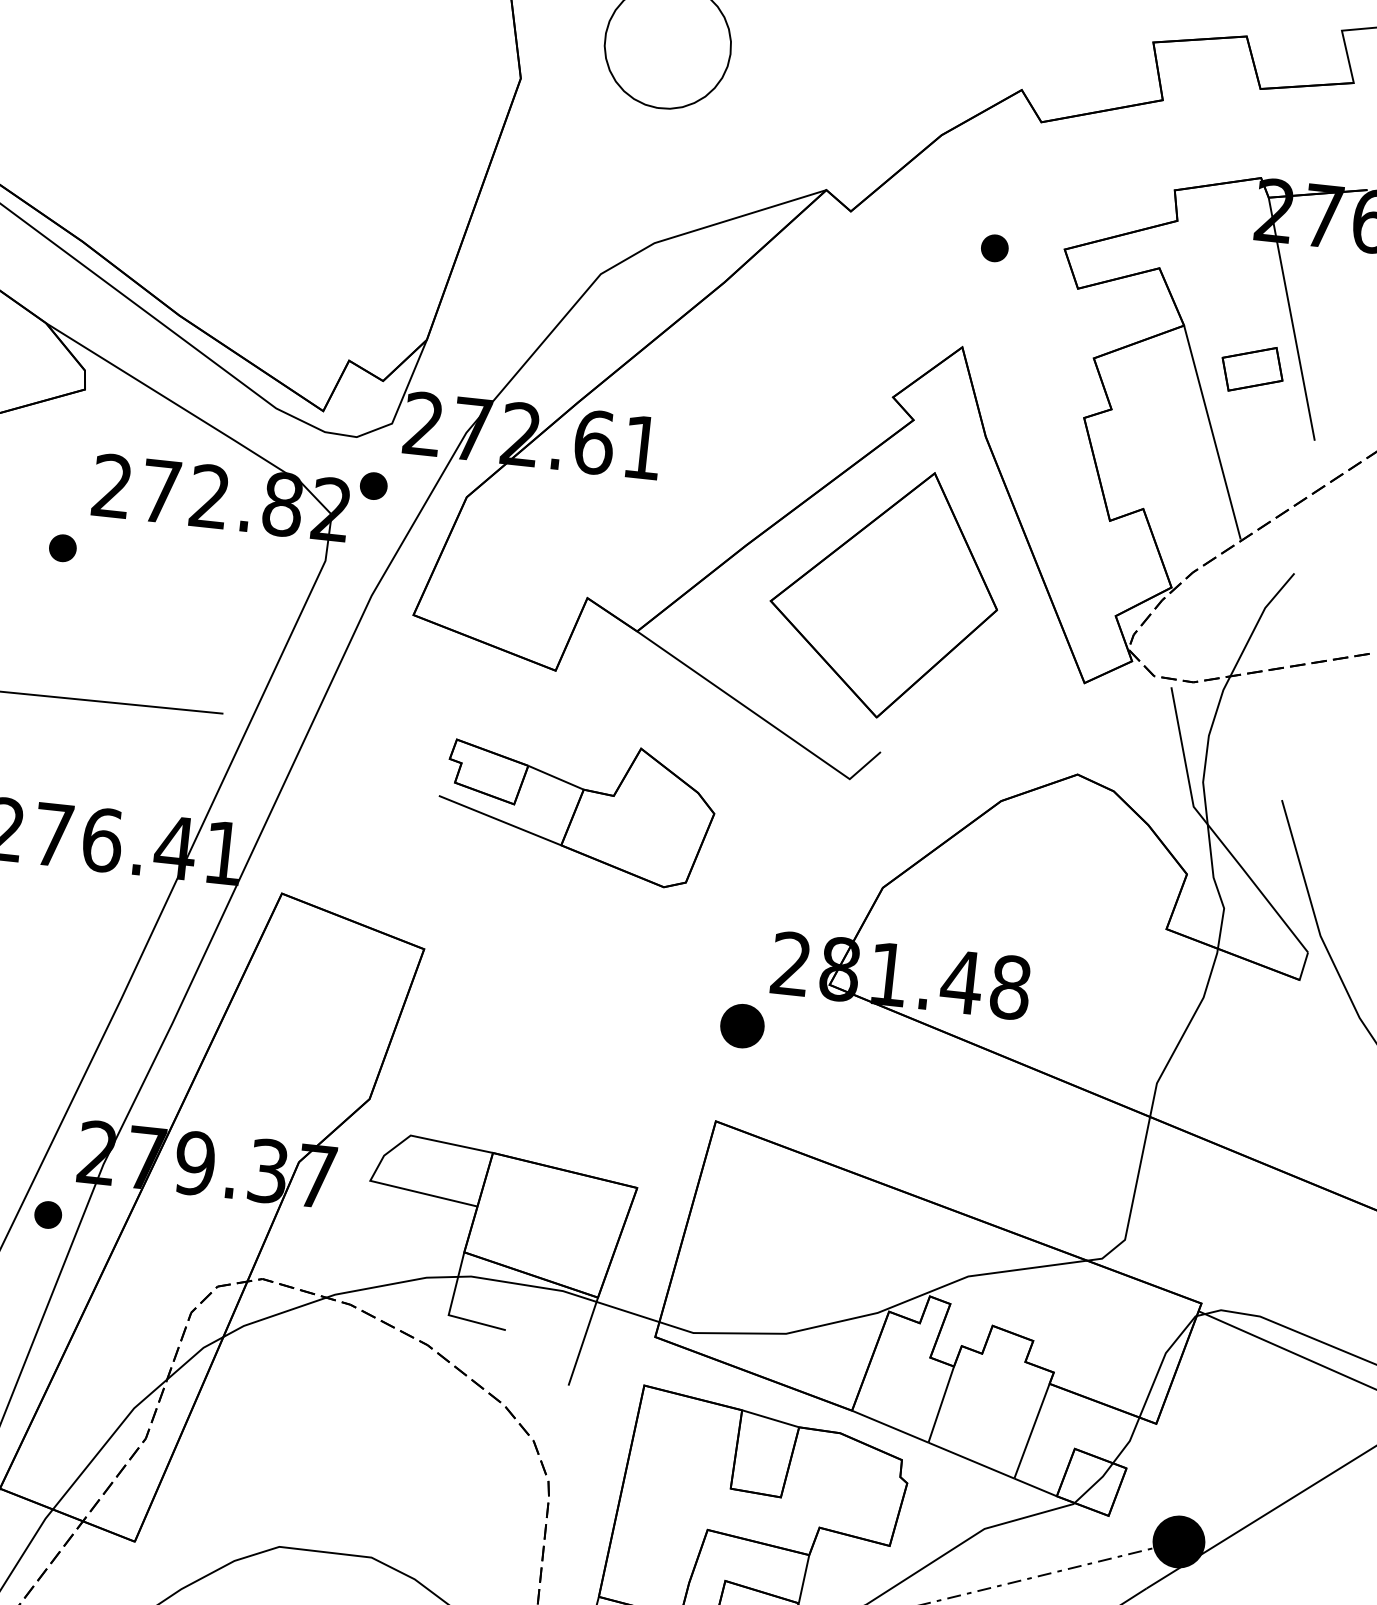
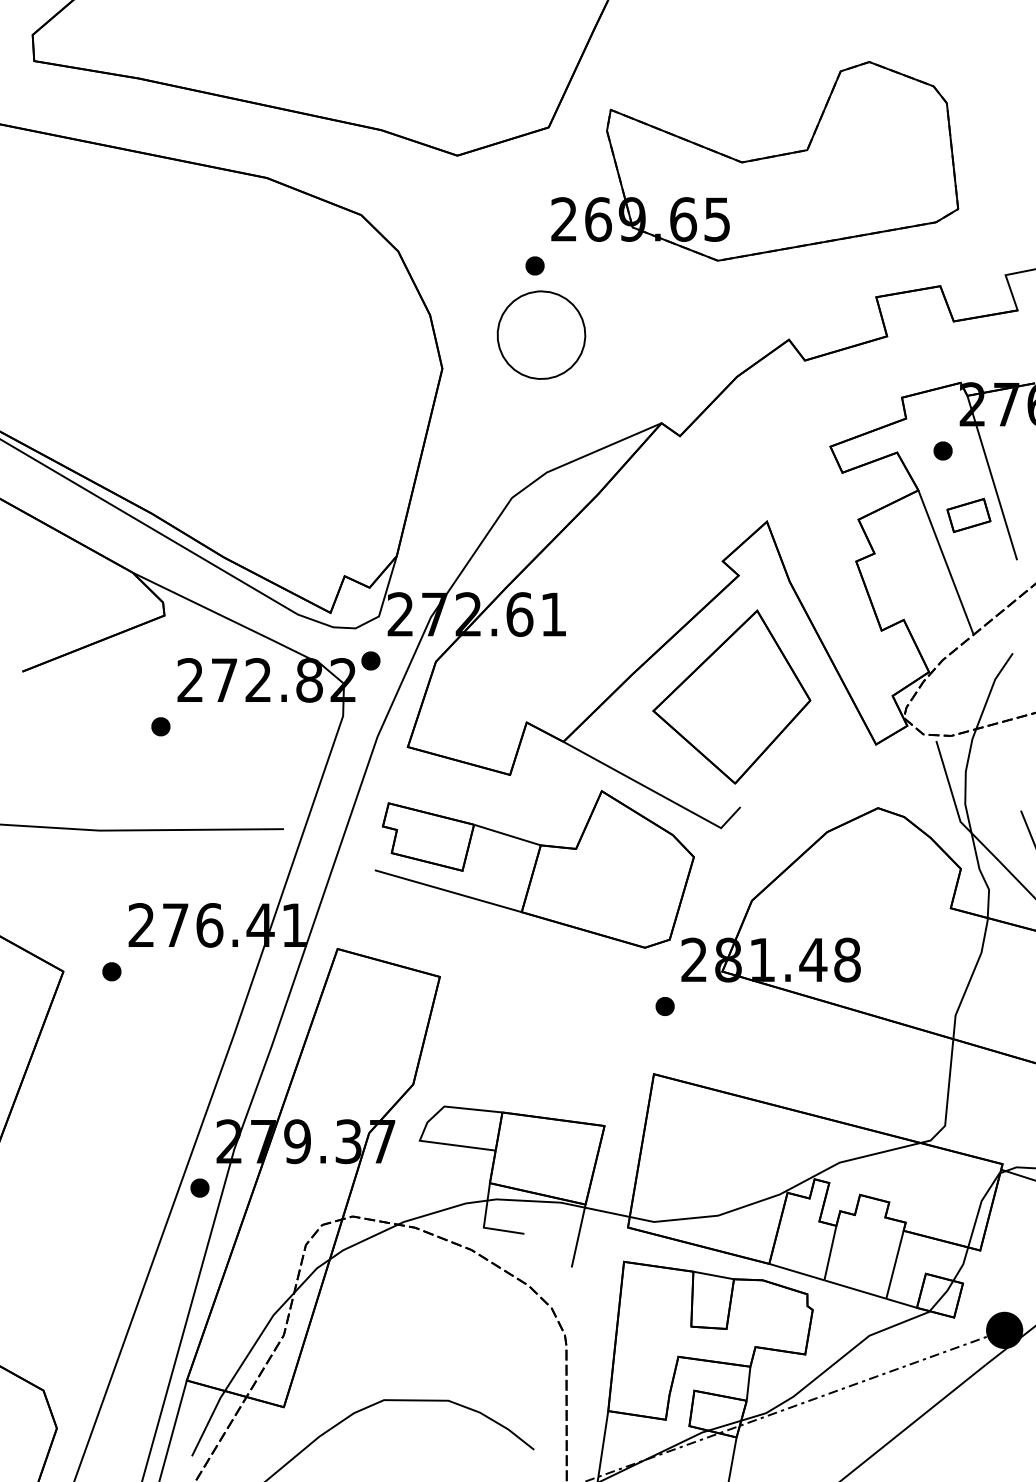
part: (994, 247) -> (942, 450), moved
part: (576, 809) -> (534, 869), size x1.67
part: (741, 1025) -> (664, 1006), size x0.62

